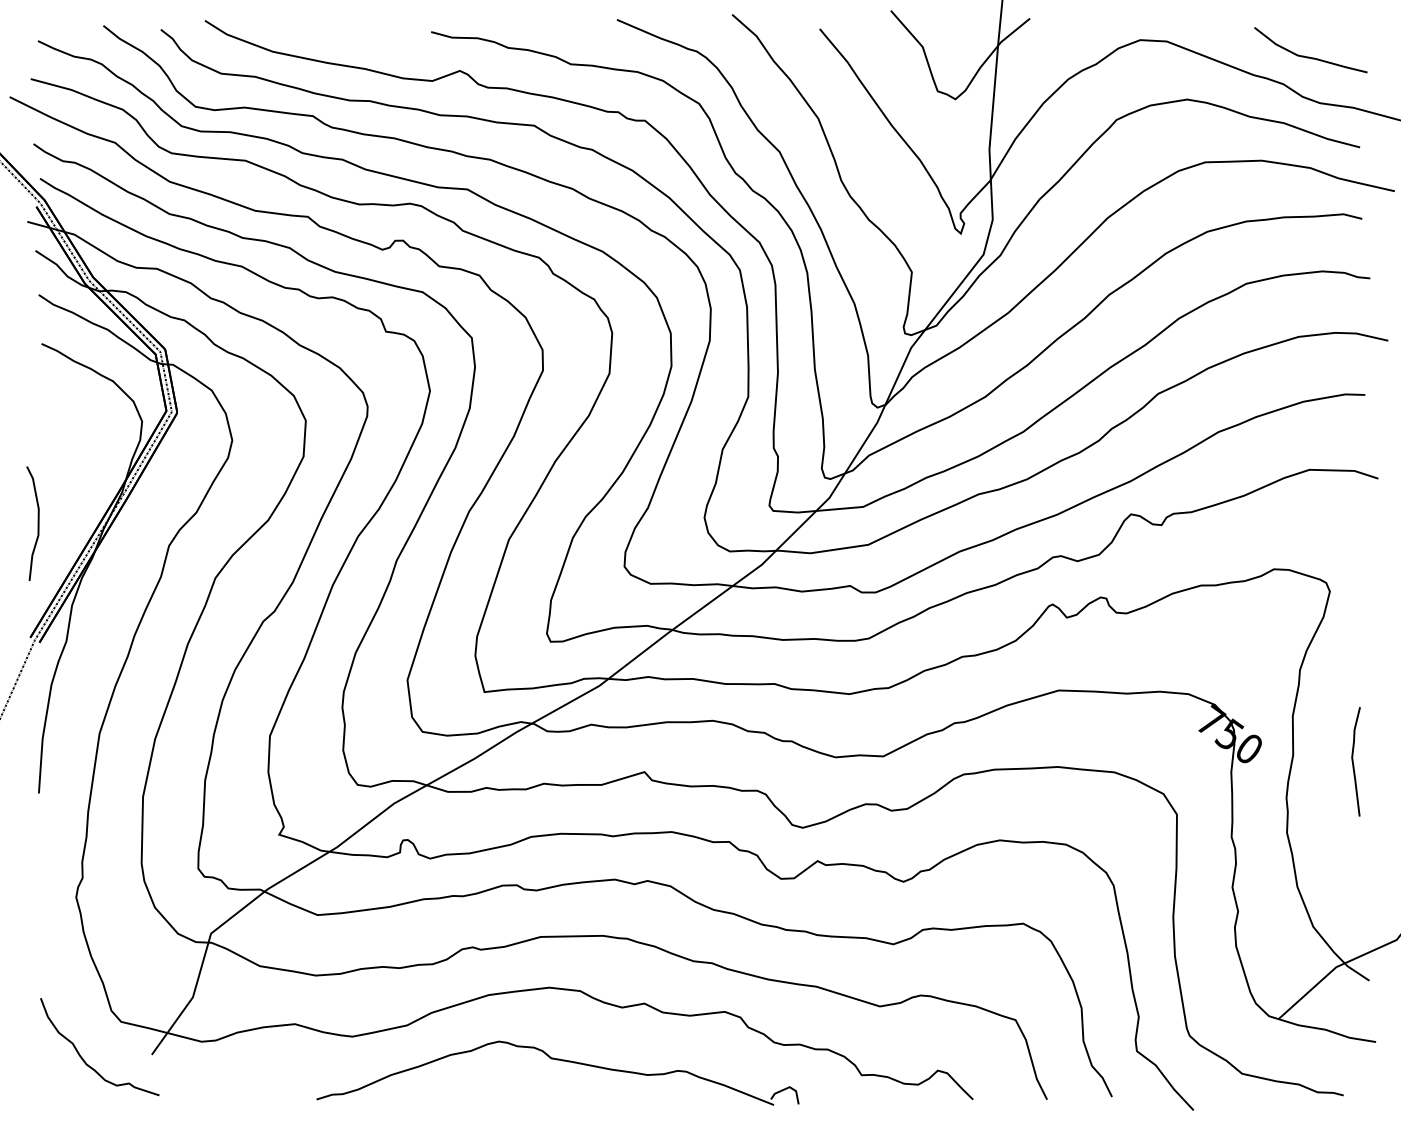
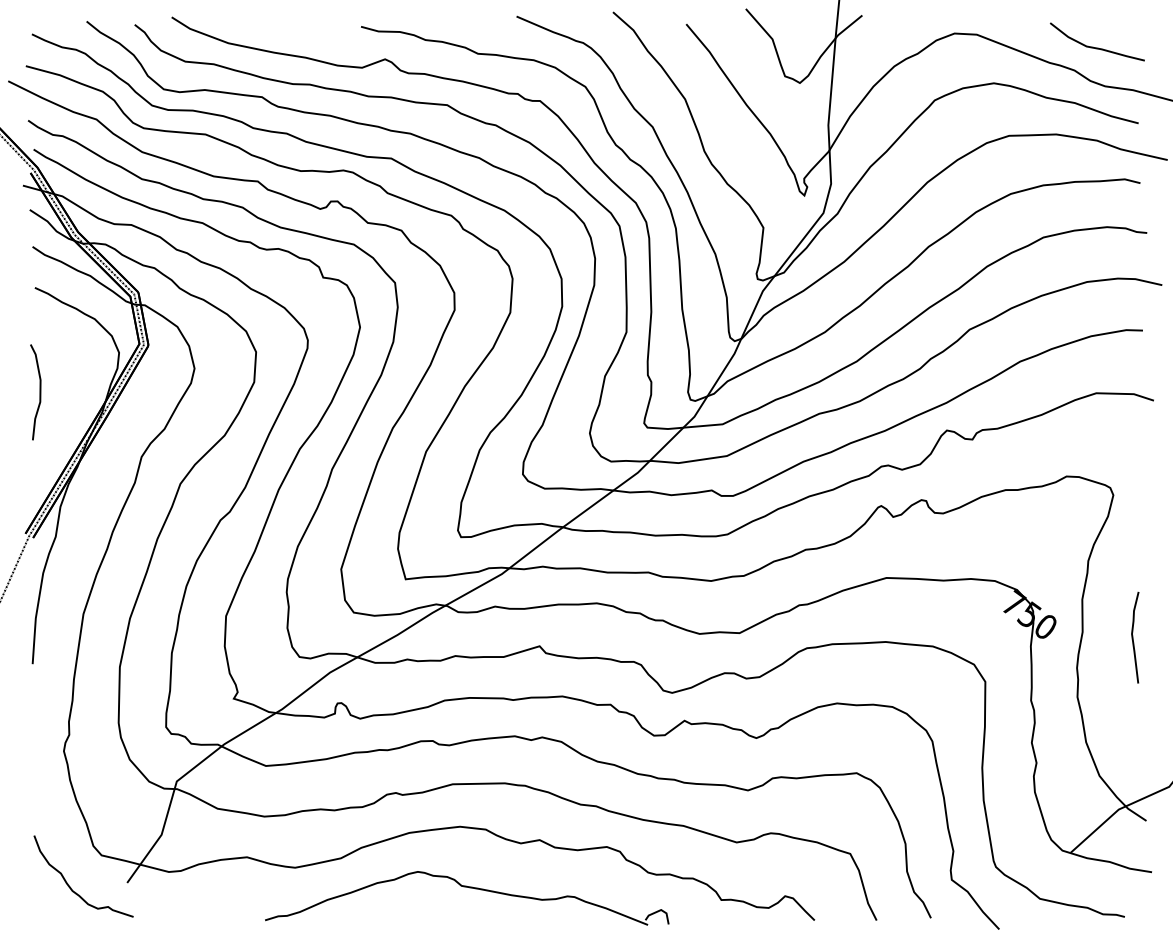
part: (32, 523) -> (35, 392), moved

